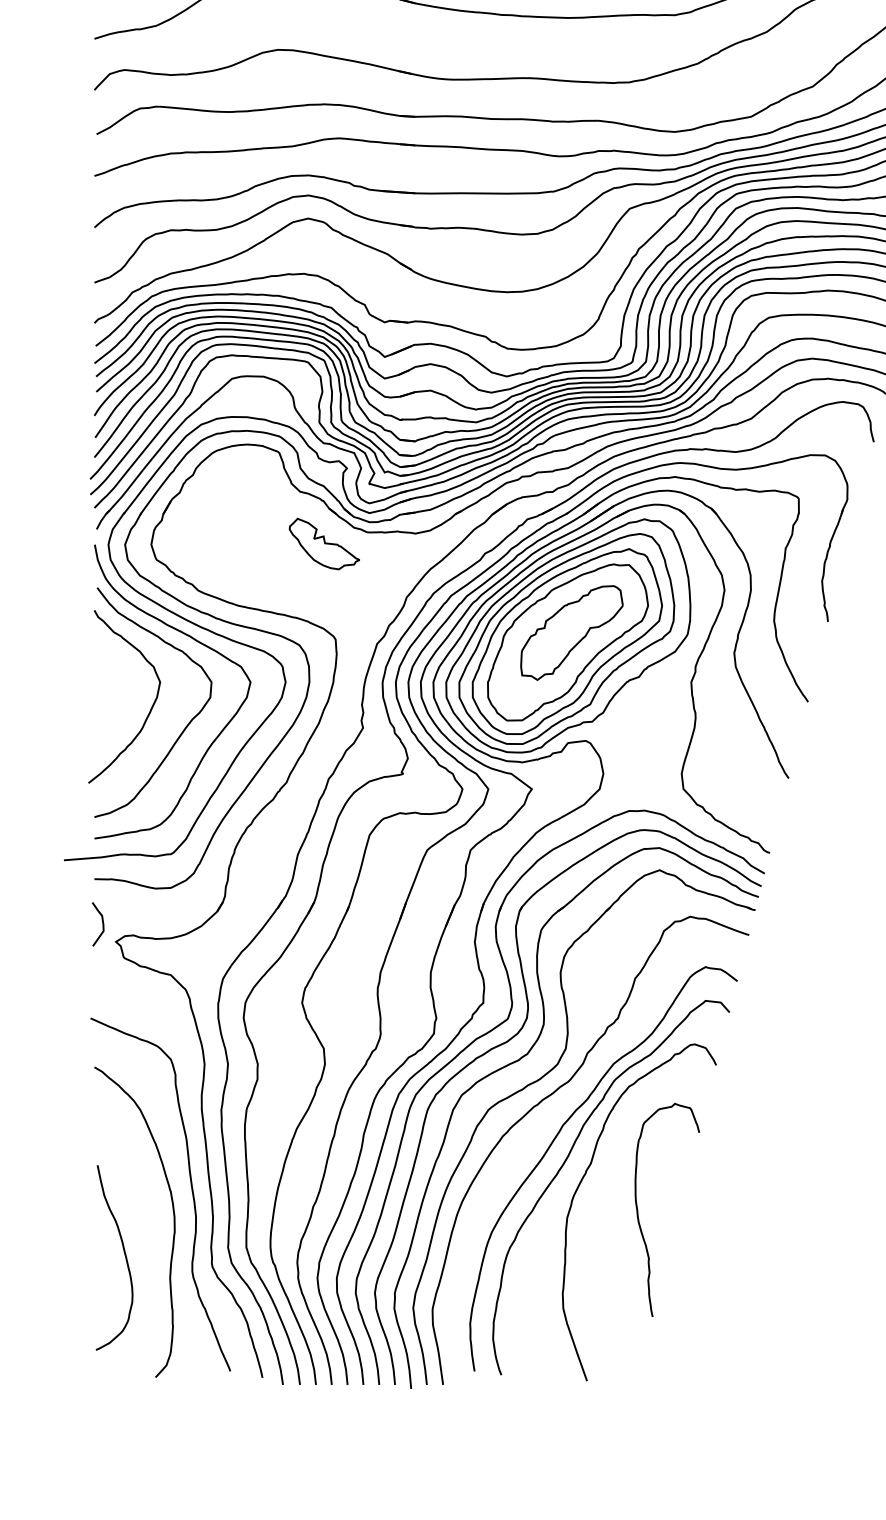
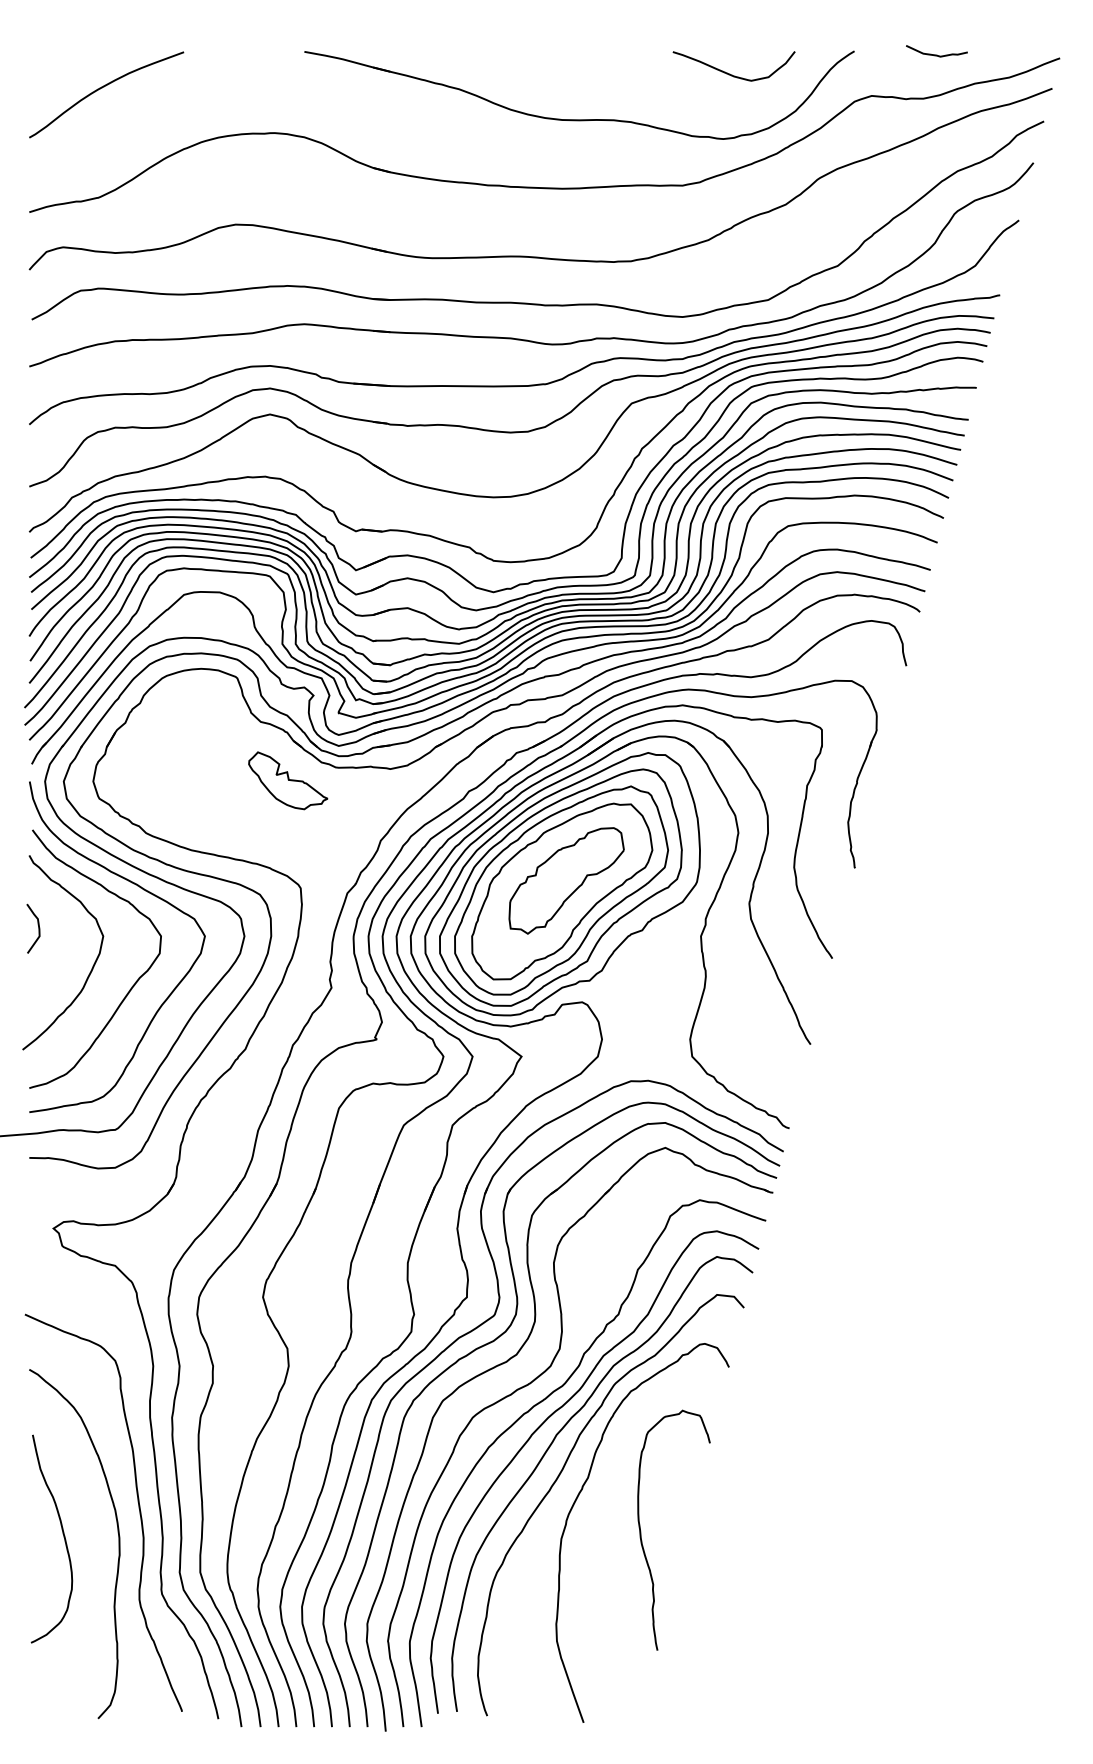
curve: (102, 924) -> (38, 928), moved
curve: (553, 1114) -> (545, 1422), added
curve: (123, 1253) -> (62, 1534), moved

